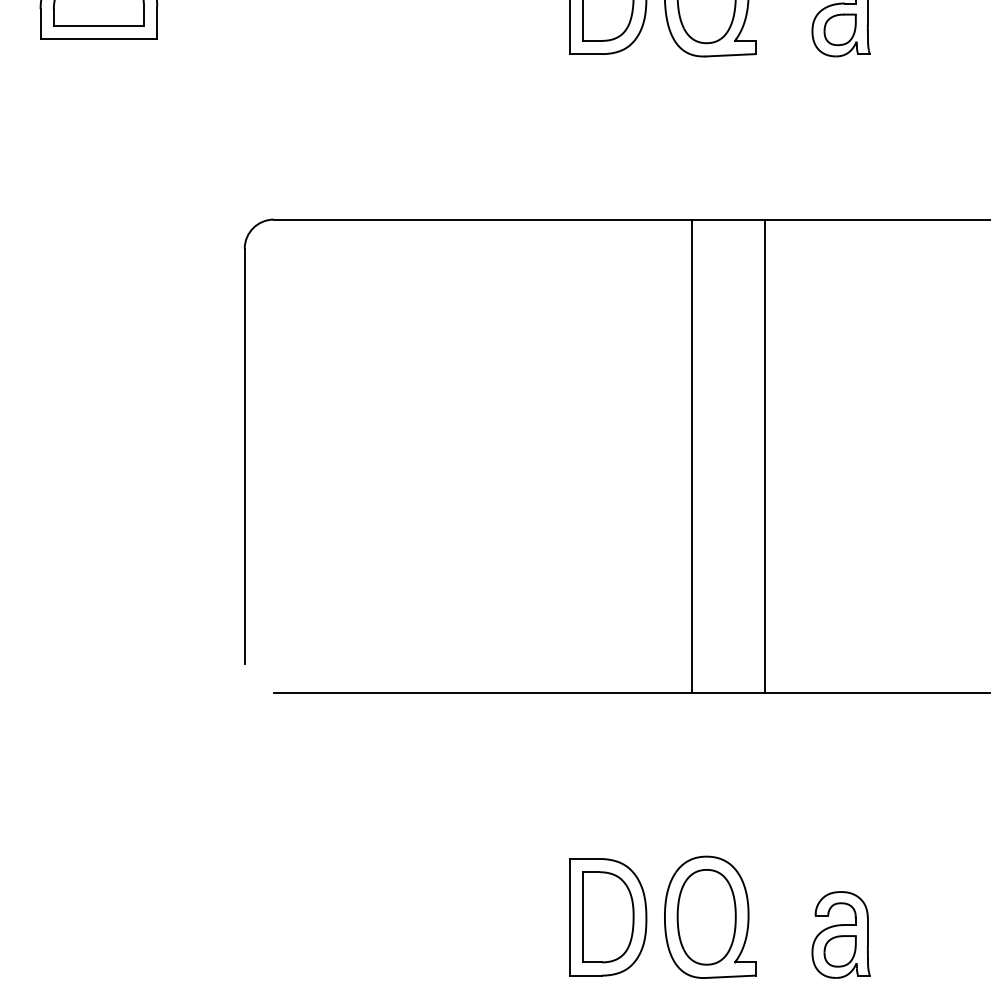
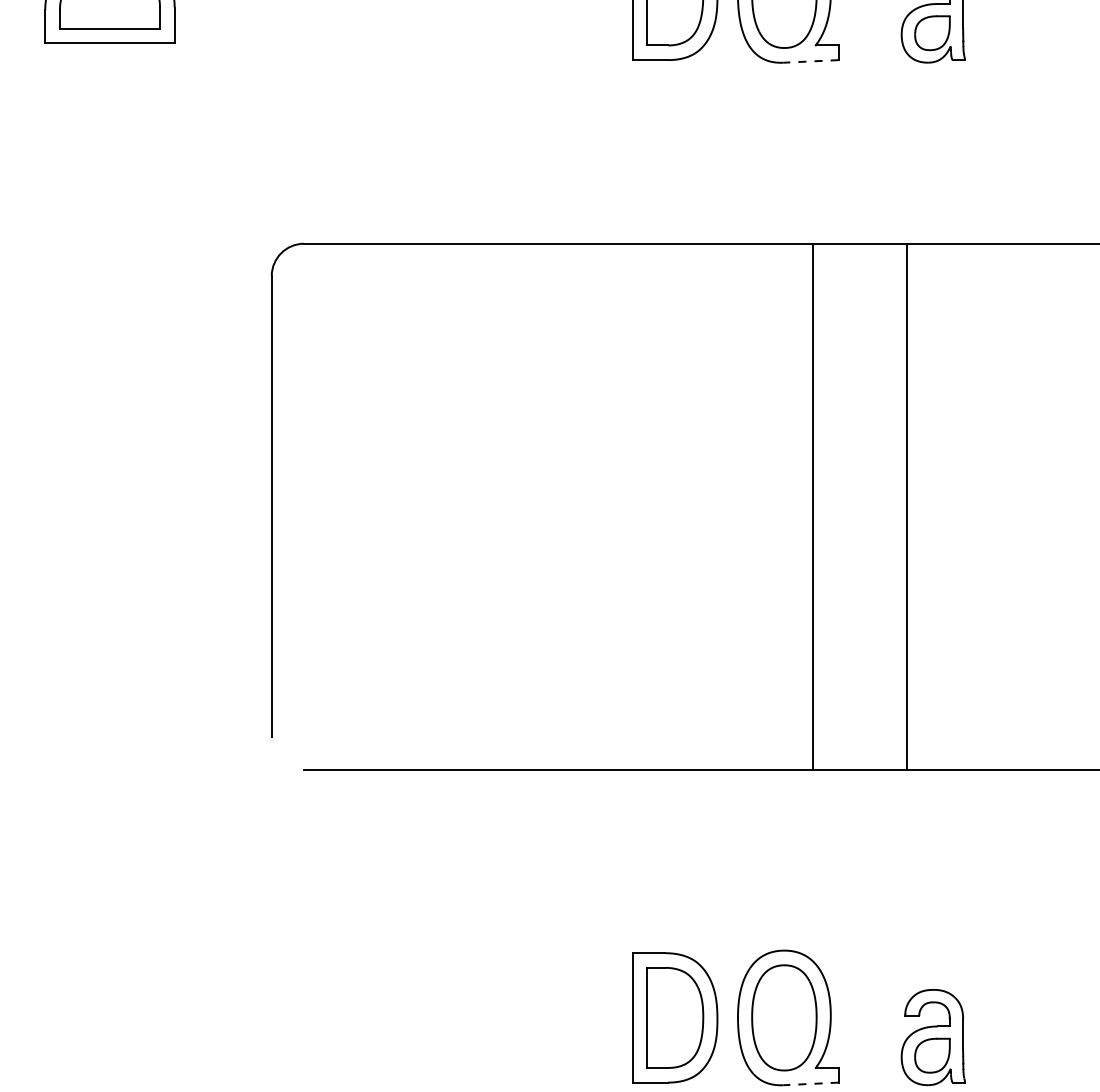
line: (730, 55) -> (810, 61), solid -> dashed
line: (691, 456) -> (812, 506), moved
line: (764, 456) -> (907, 506), moved
line: (730, 976) -> (810, 1083), solid -> dashed

